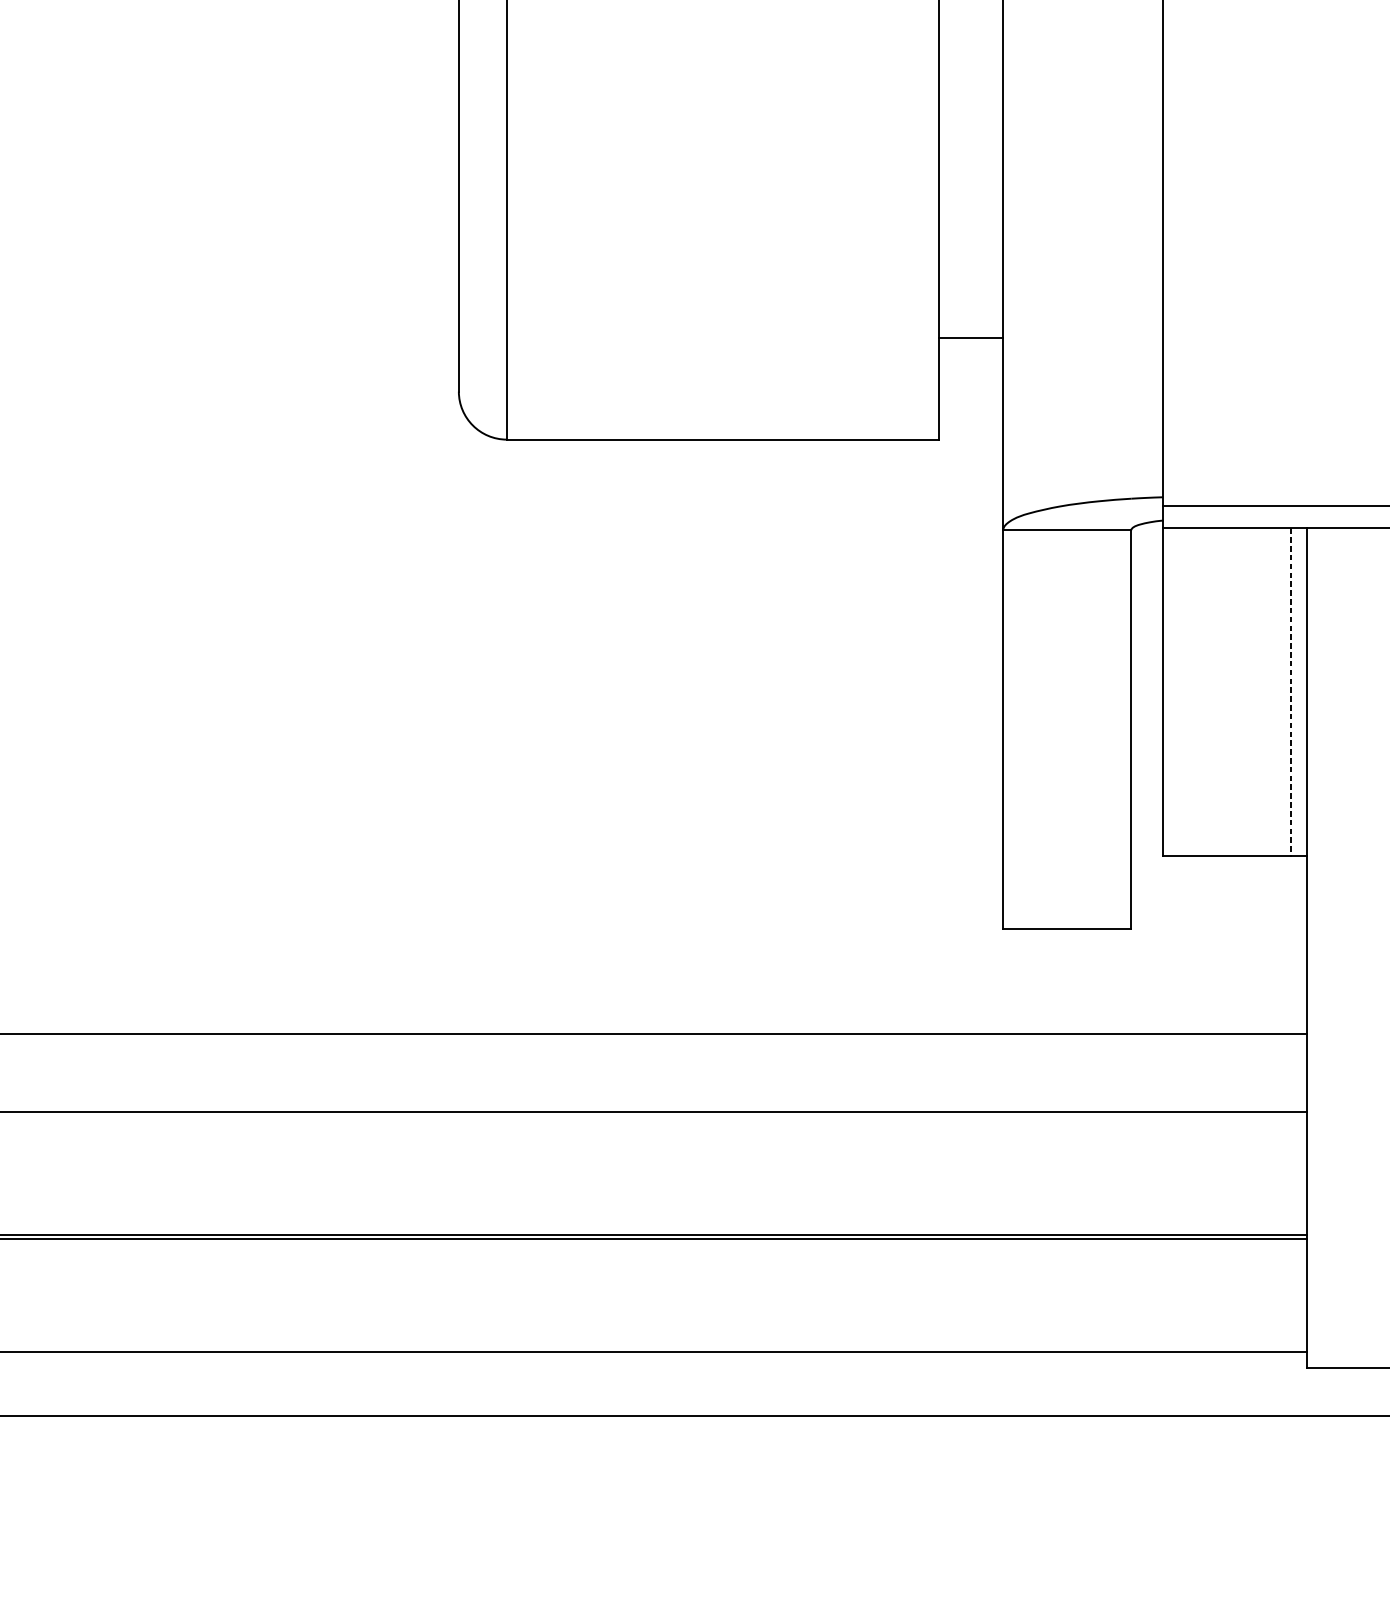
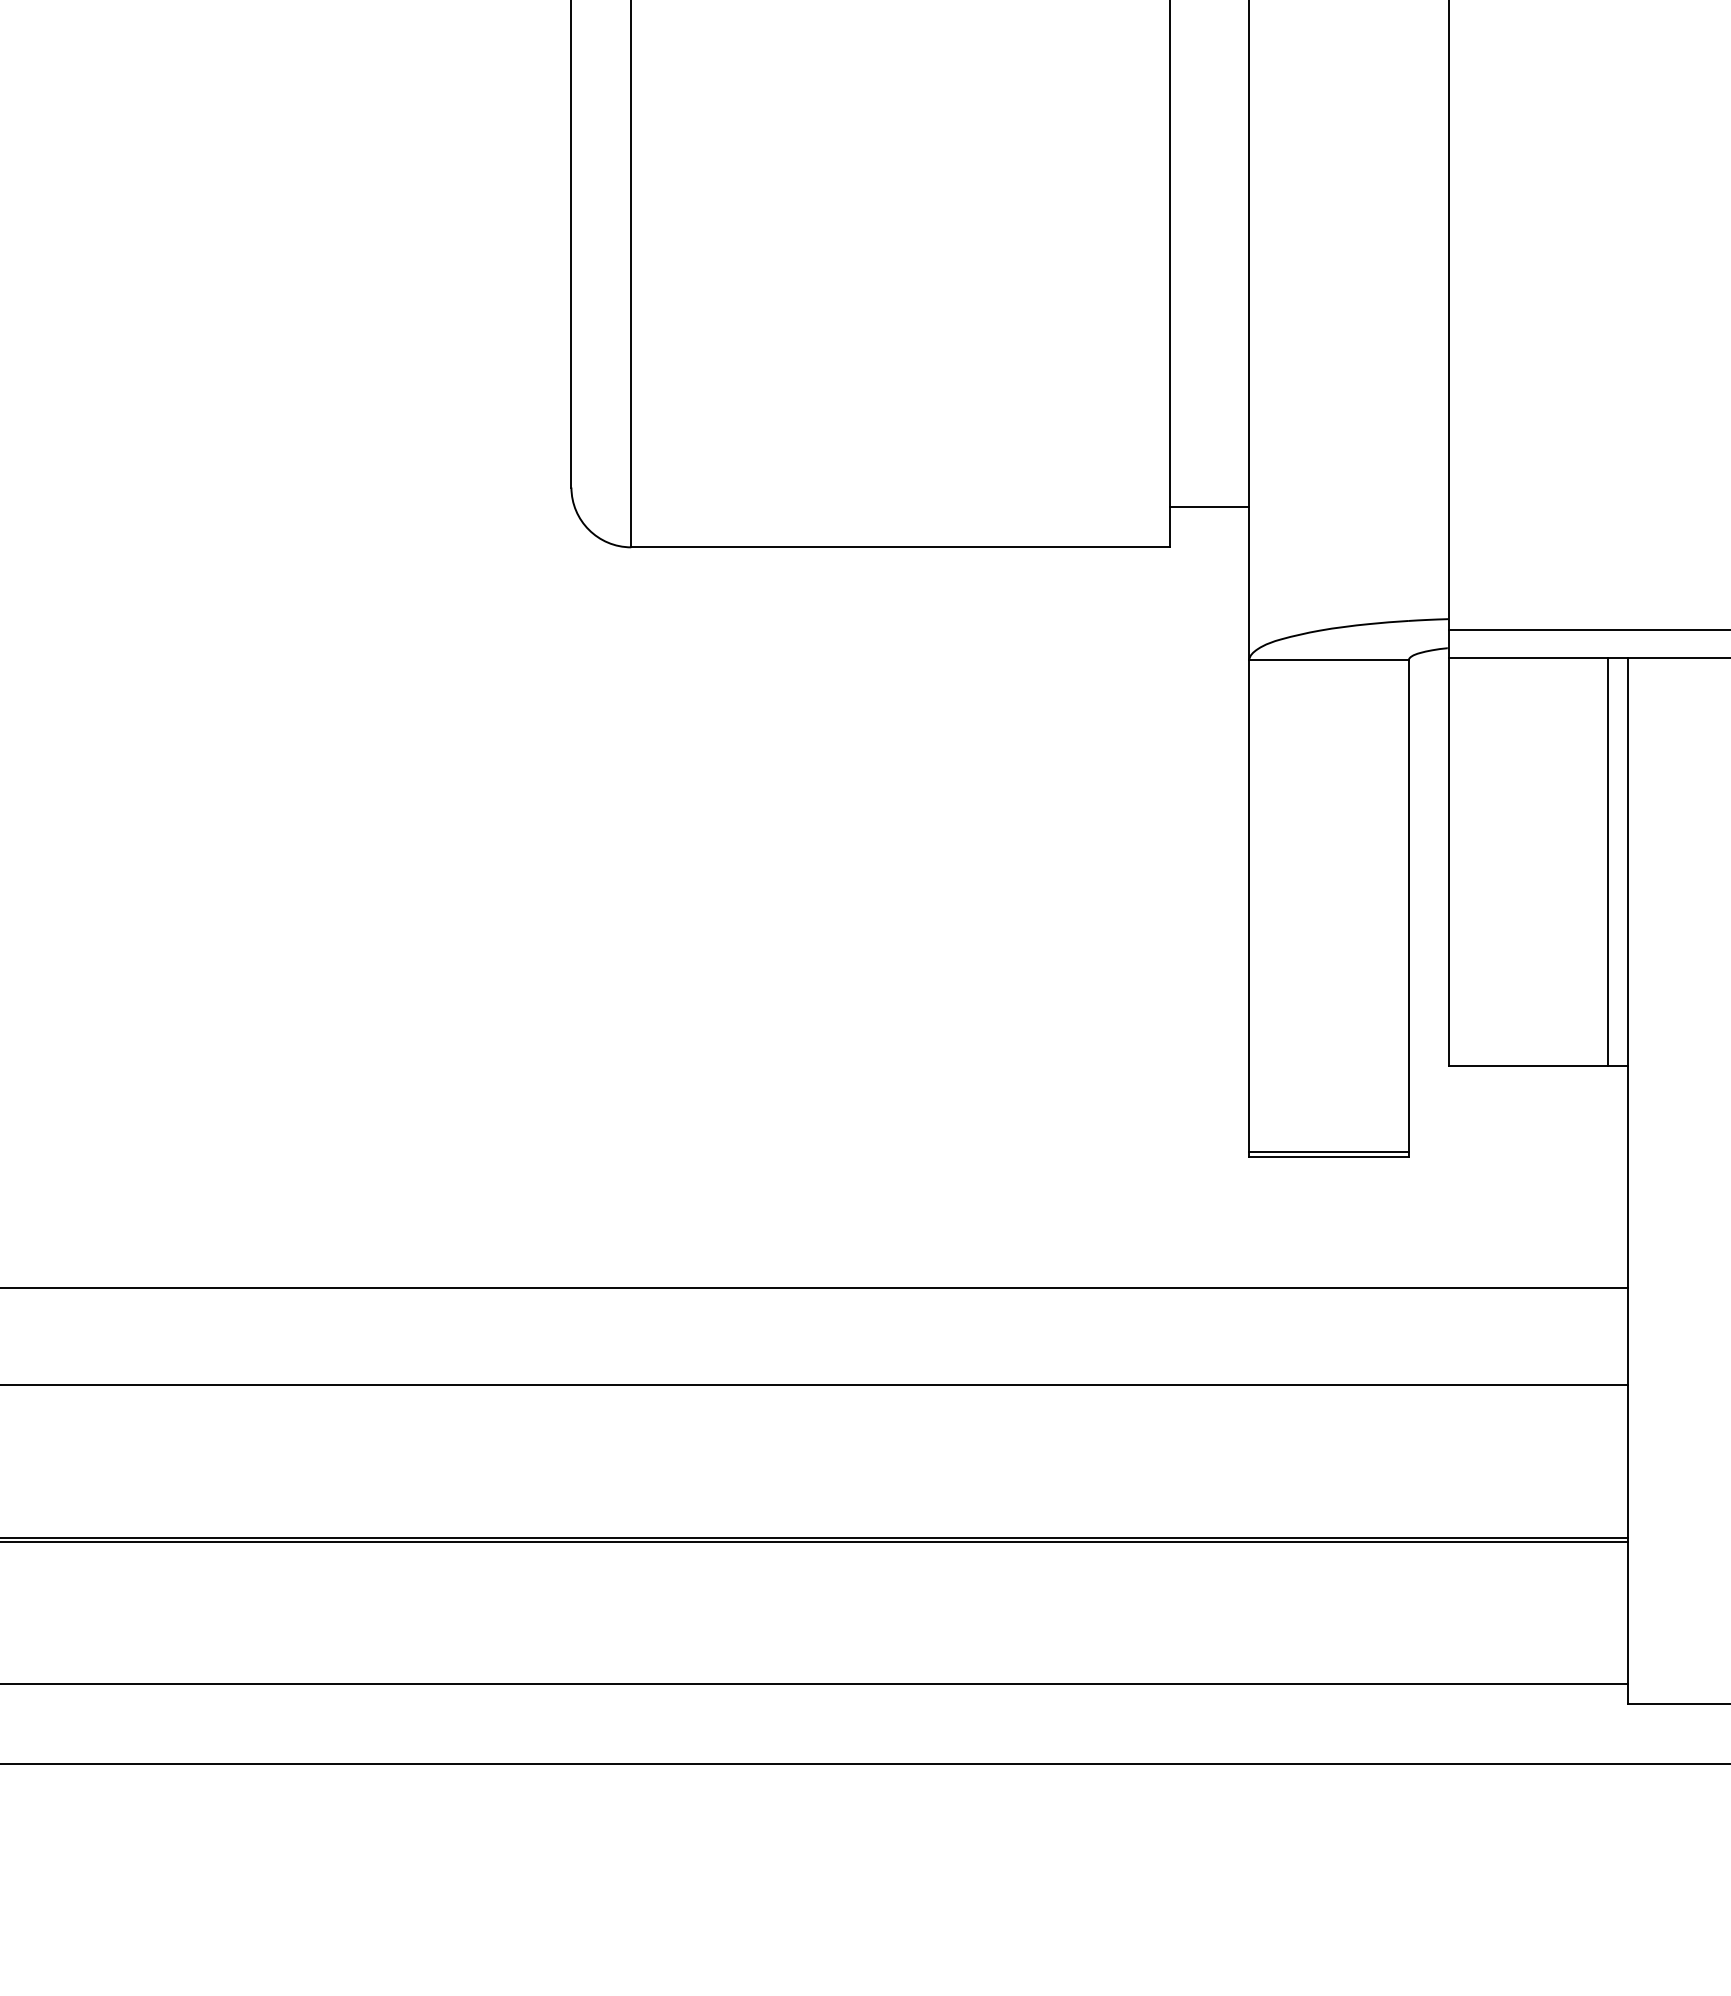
line: (971, 337) -> (1209, 507), moved
line: (1291, 691) -> (1608, 861), dashed -> solid
line: (1066, 924) -> (1328, 1151), added

